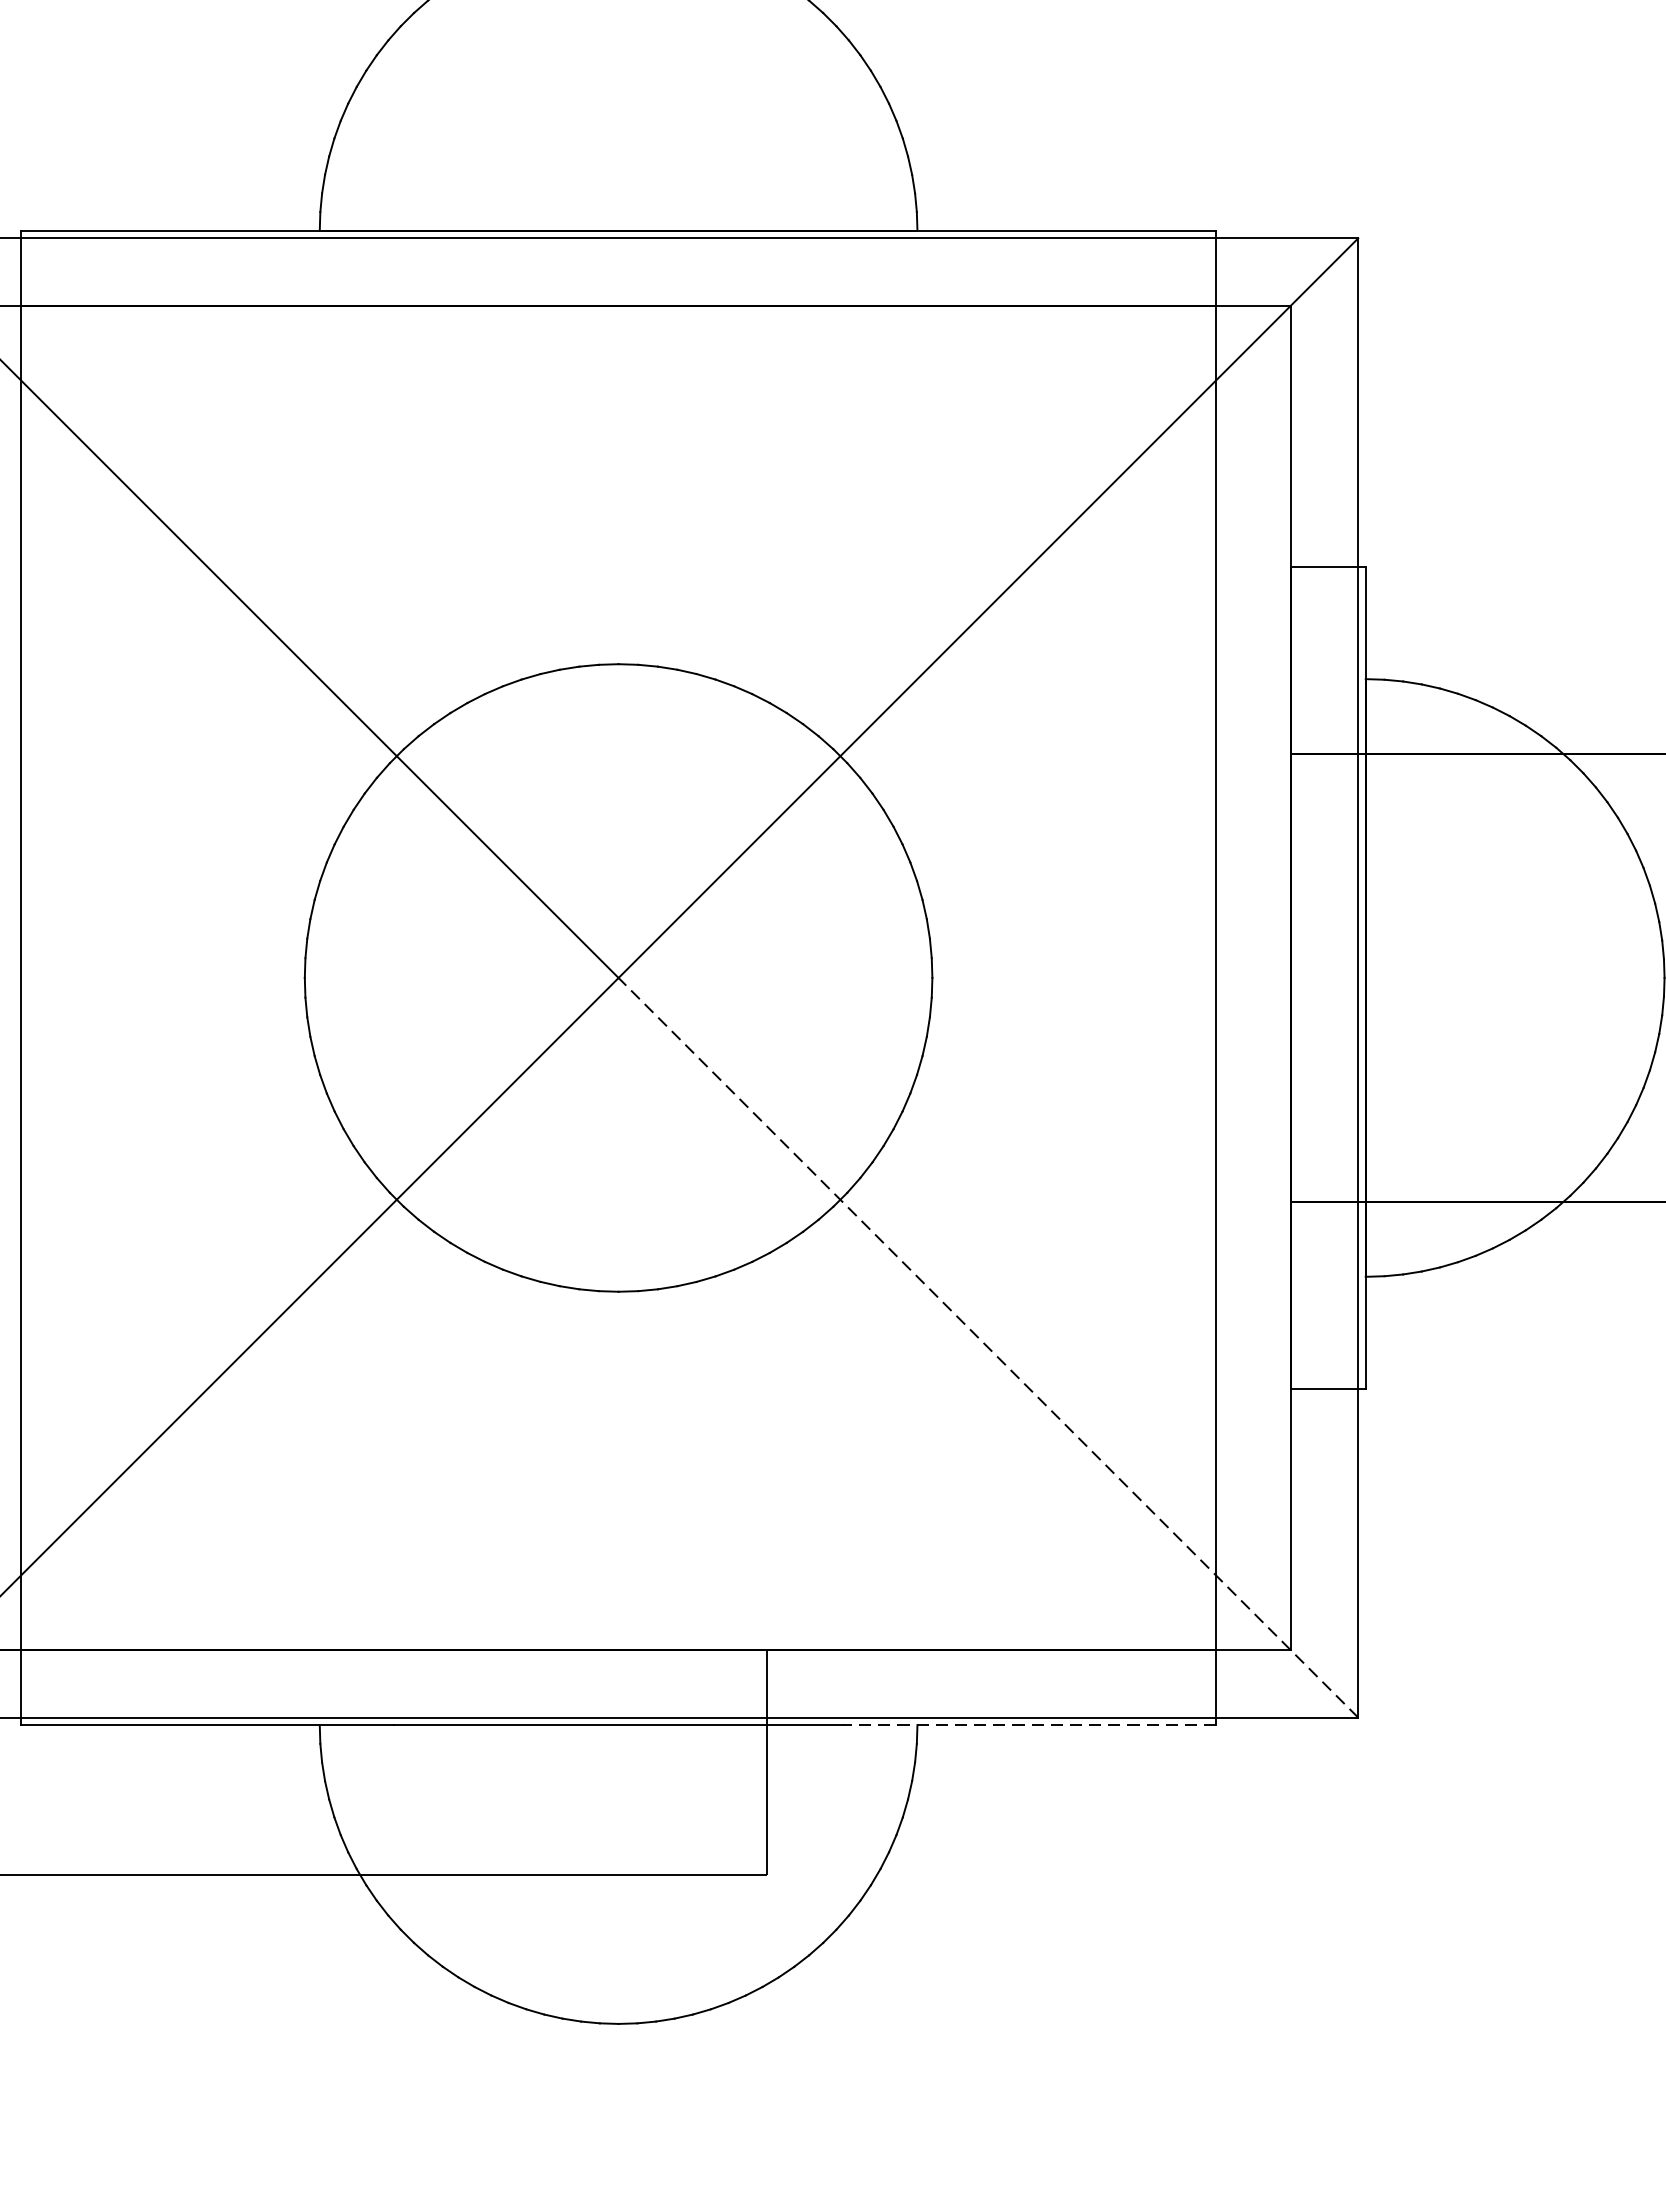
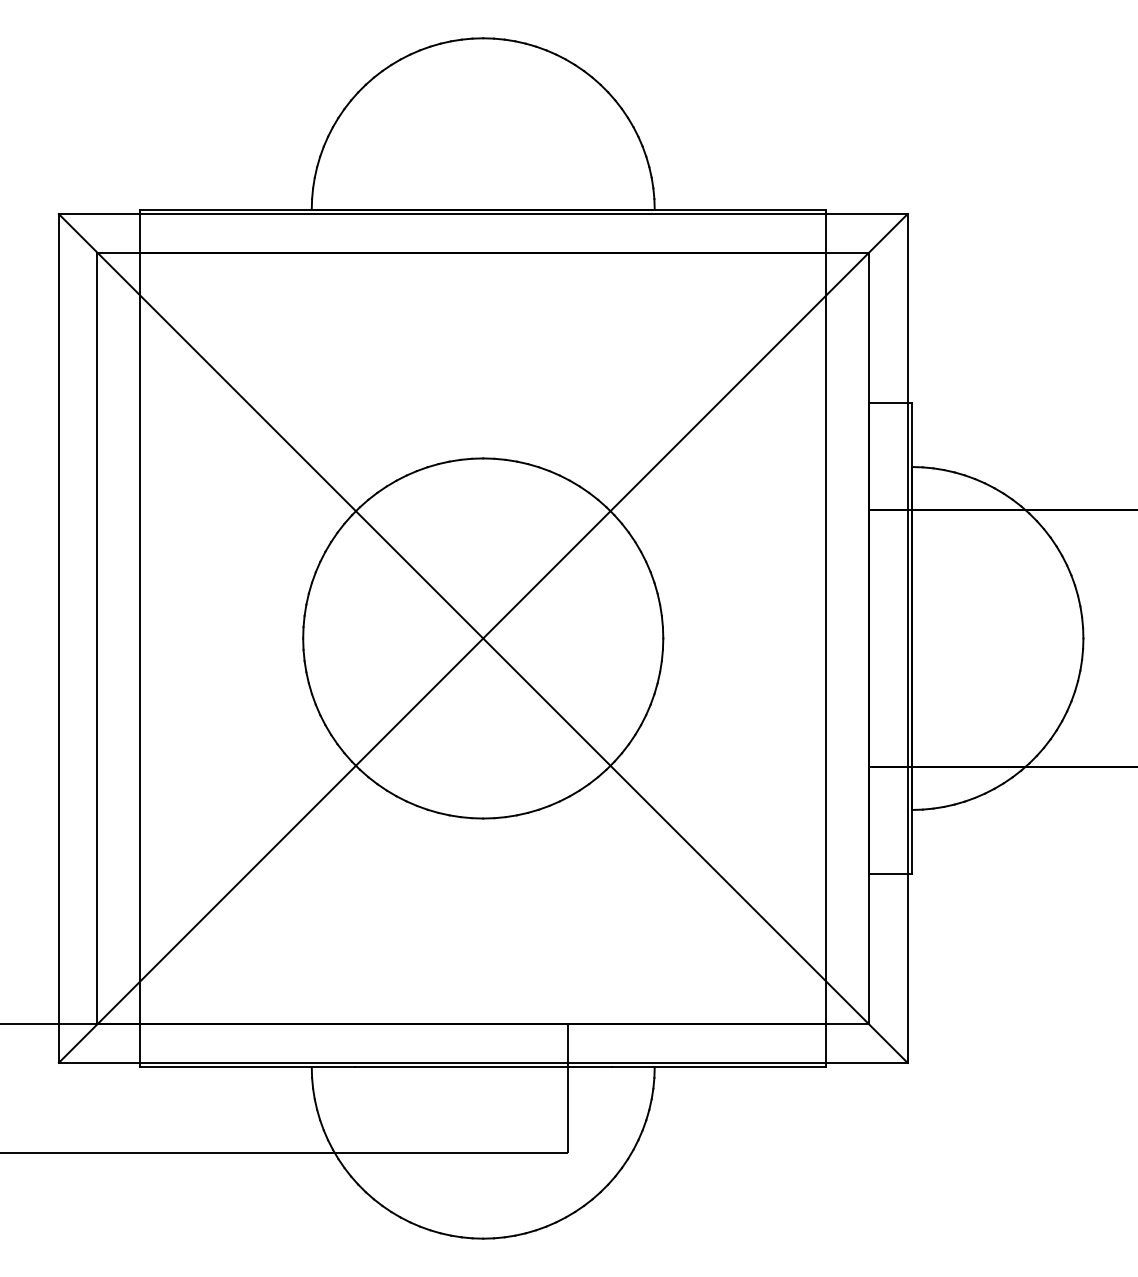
line: (988, 1347) -> (695, 850), dashed -> solid
line: (1028, 1725) -> (718, 1067), dashed -> solid

